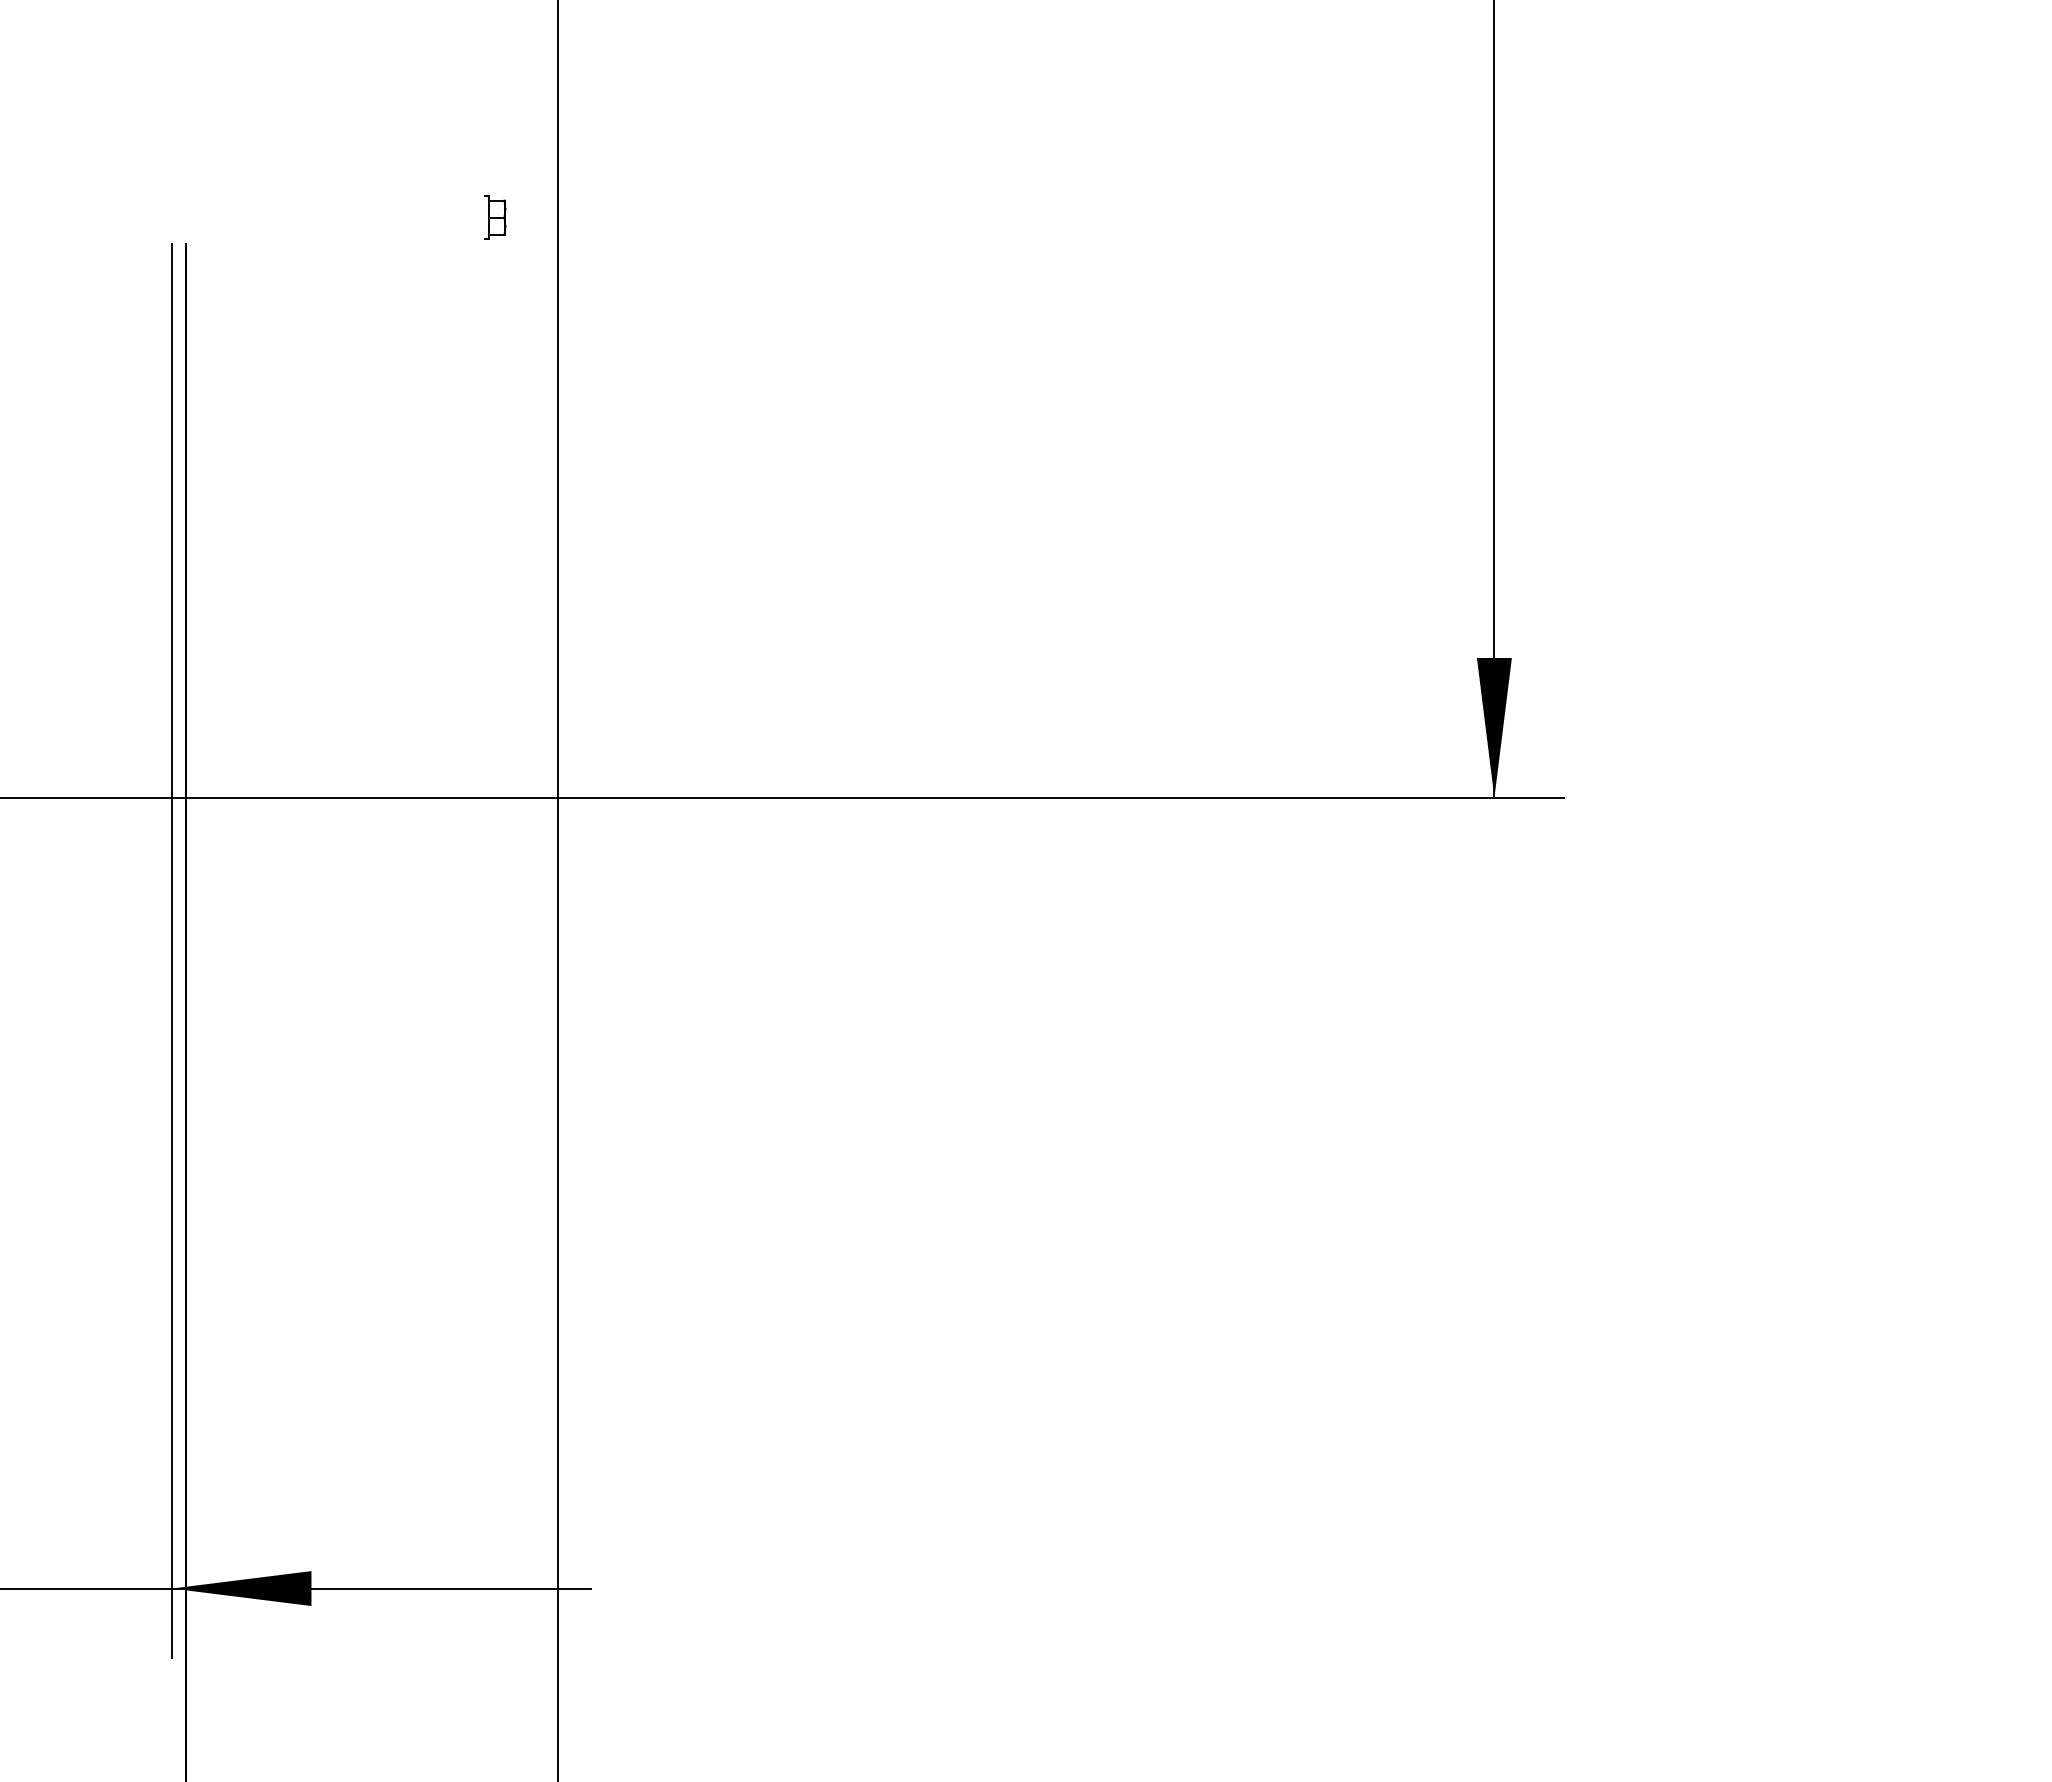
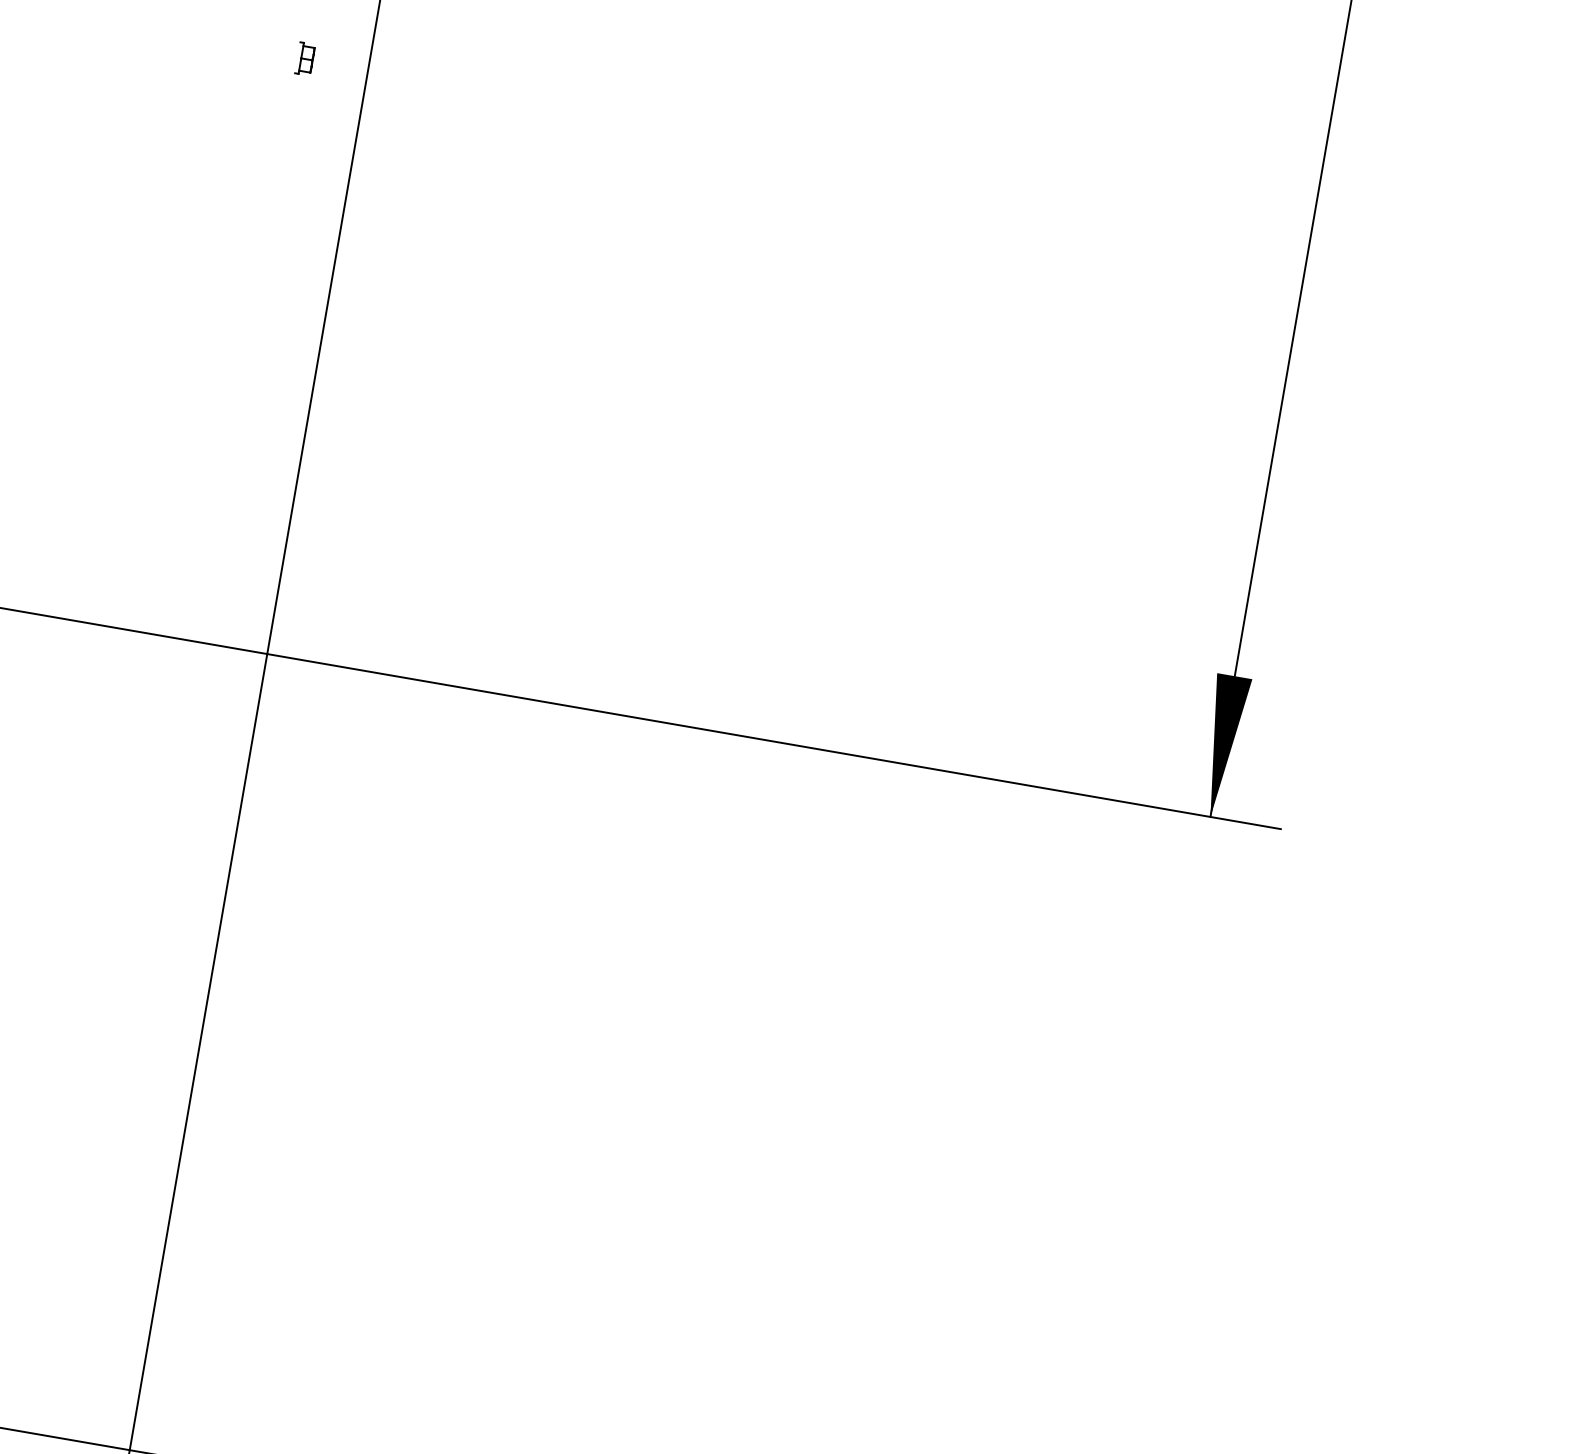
part: (495, 217) -> (305, 59), size x0.71

